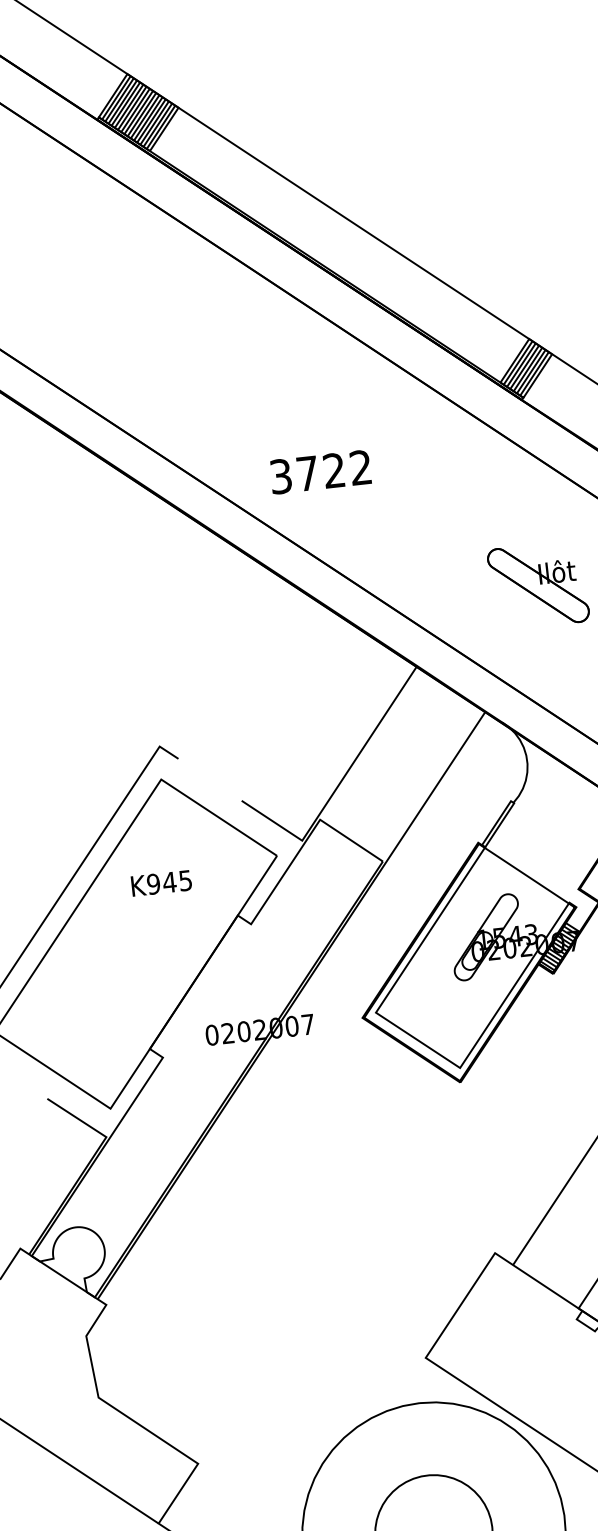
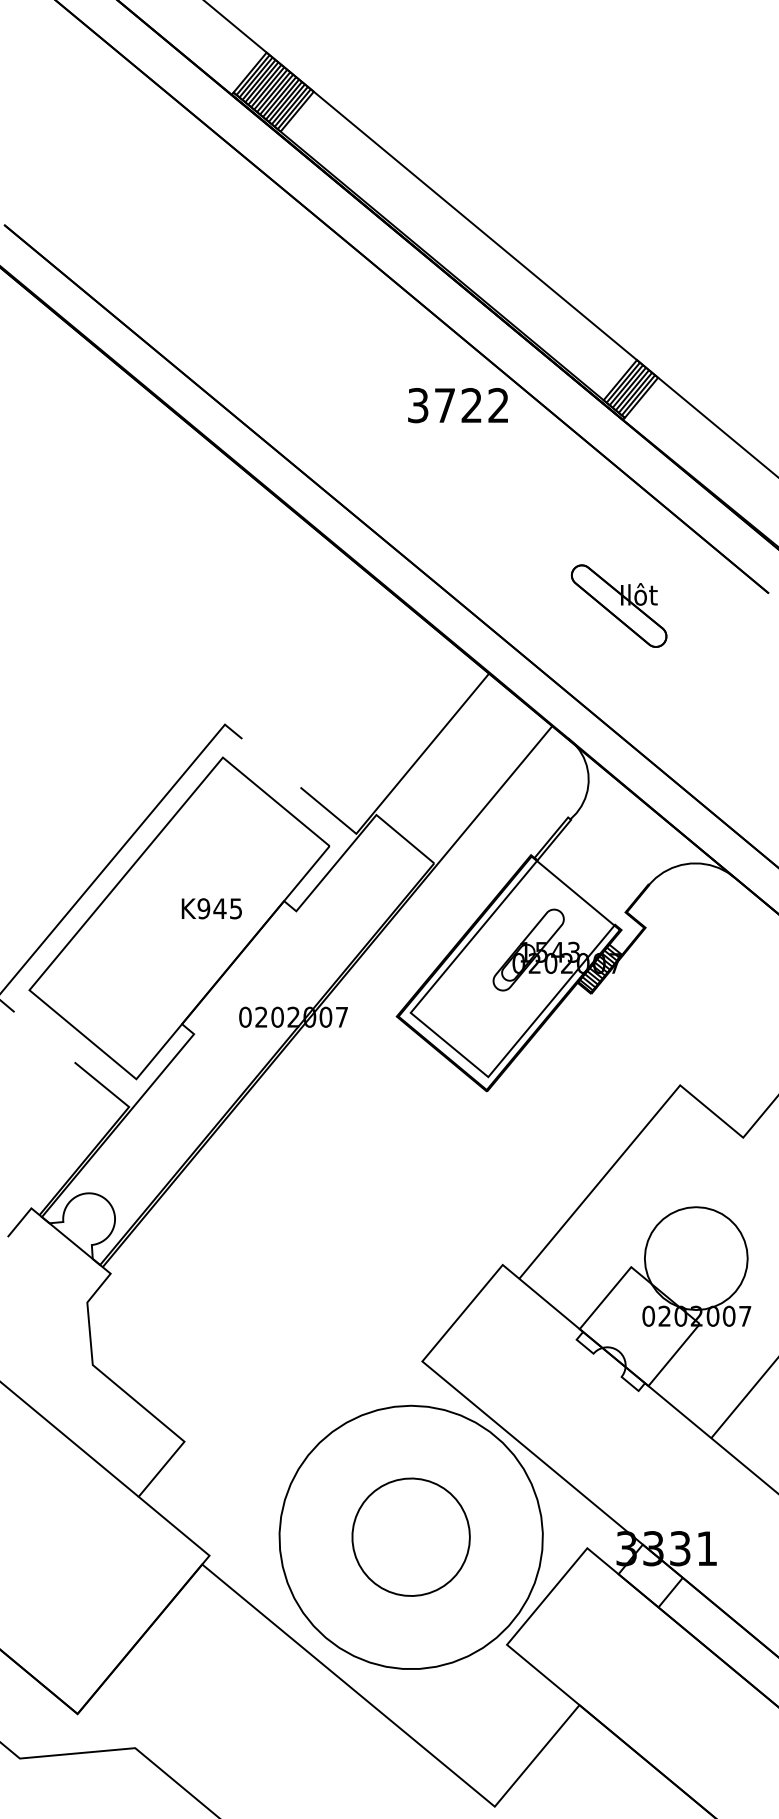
text: (320, 472) -> (457, 405), moved
text: (161, 883) -> (211, 908), moved

